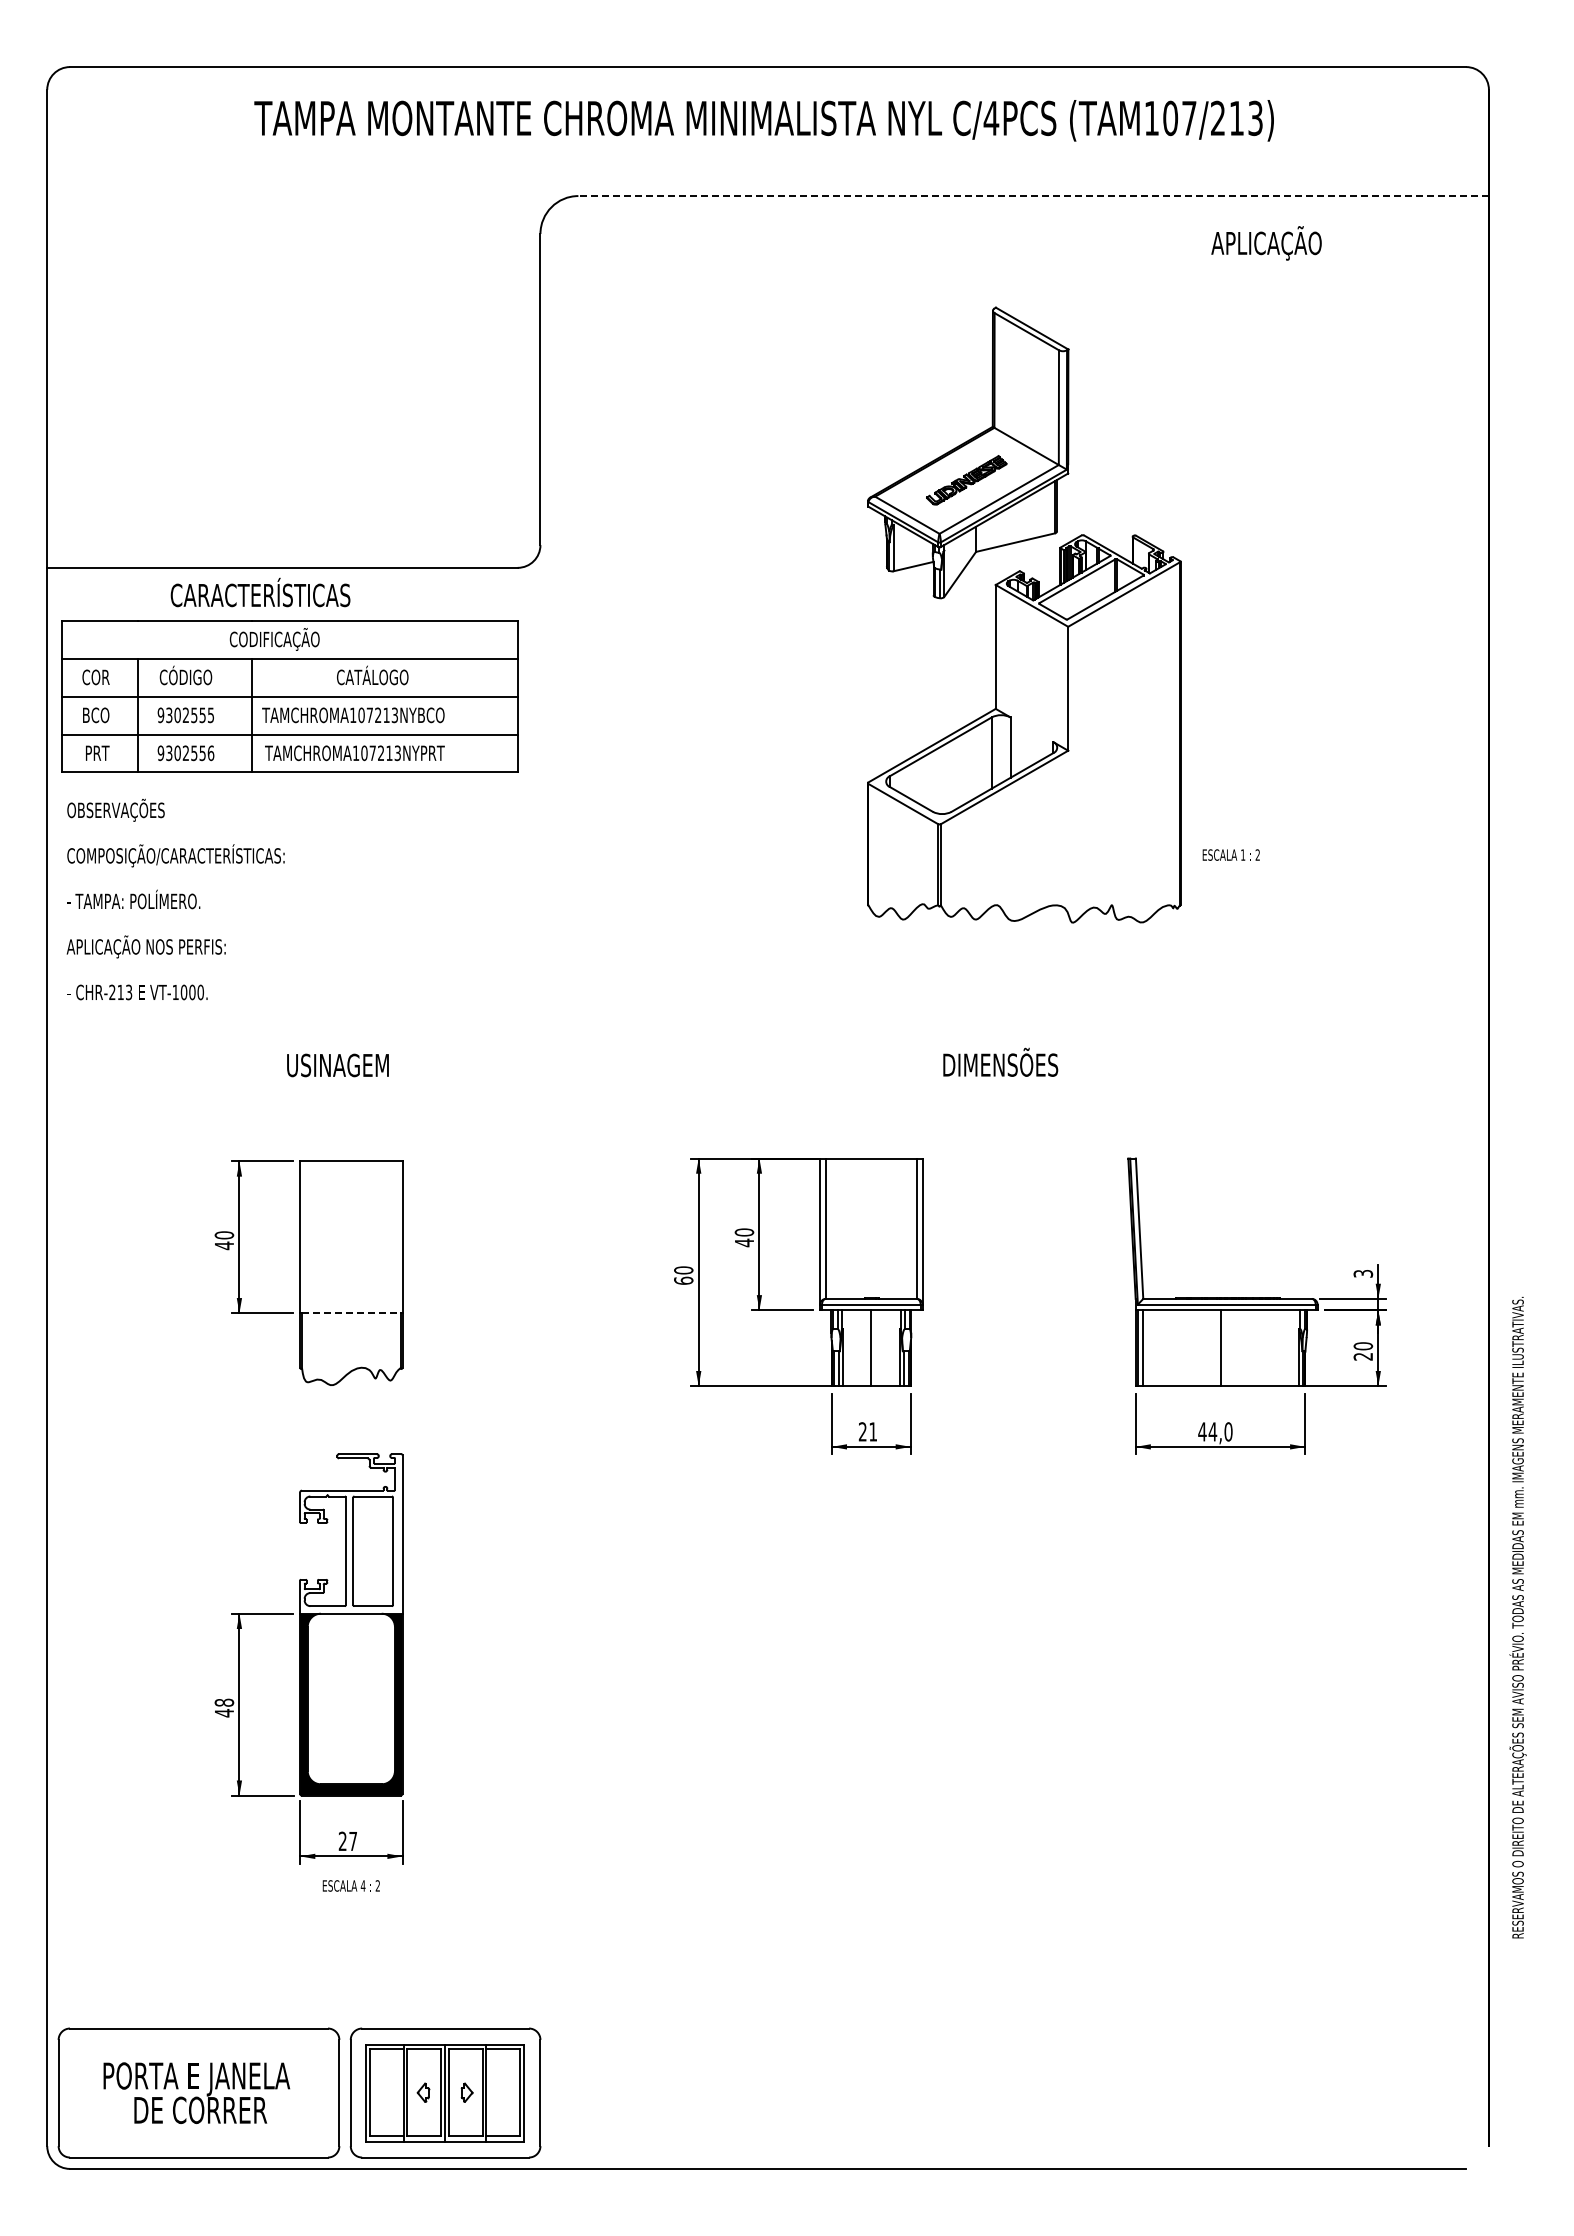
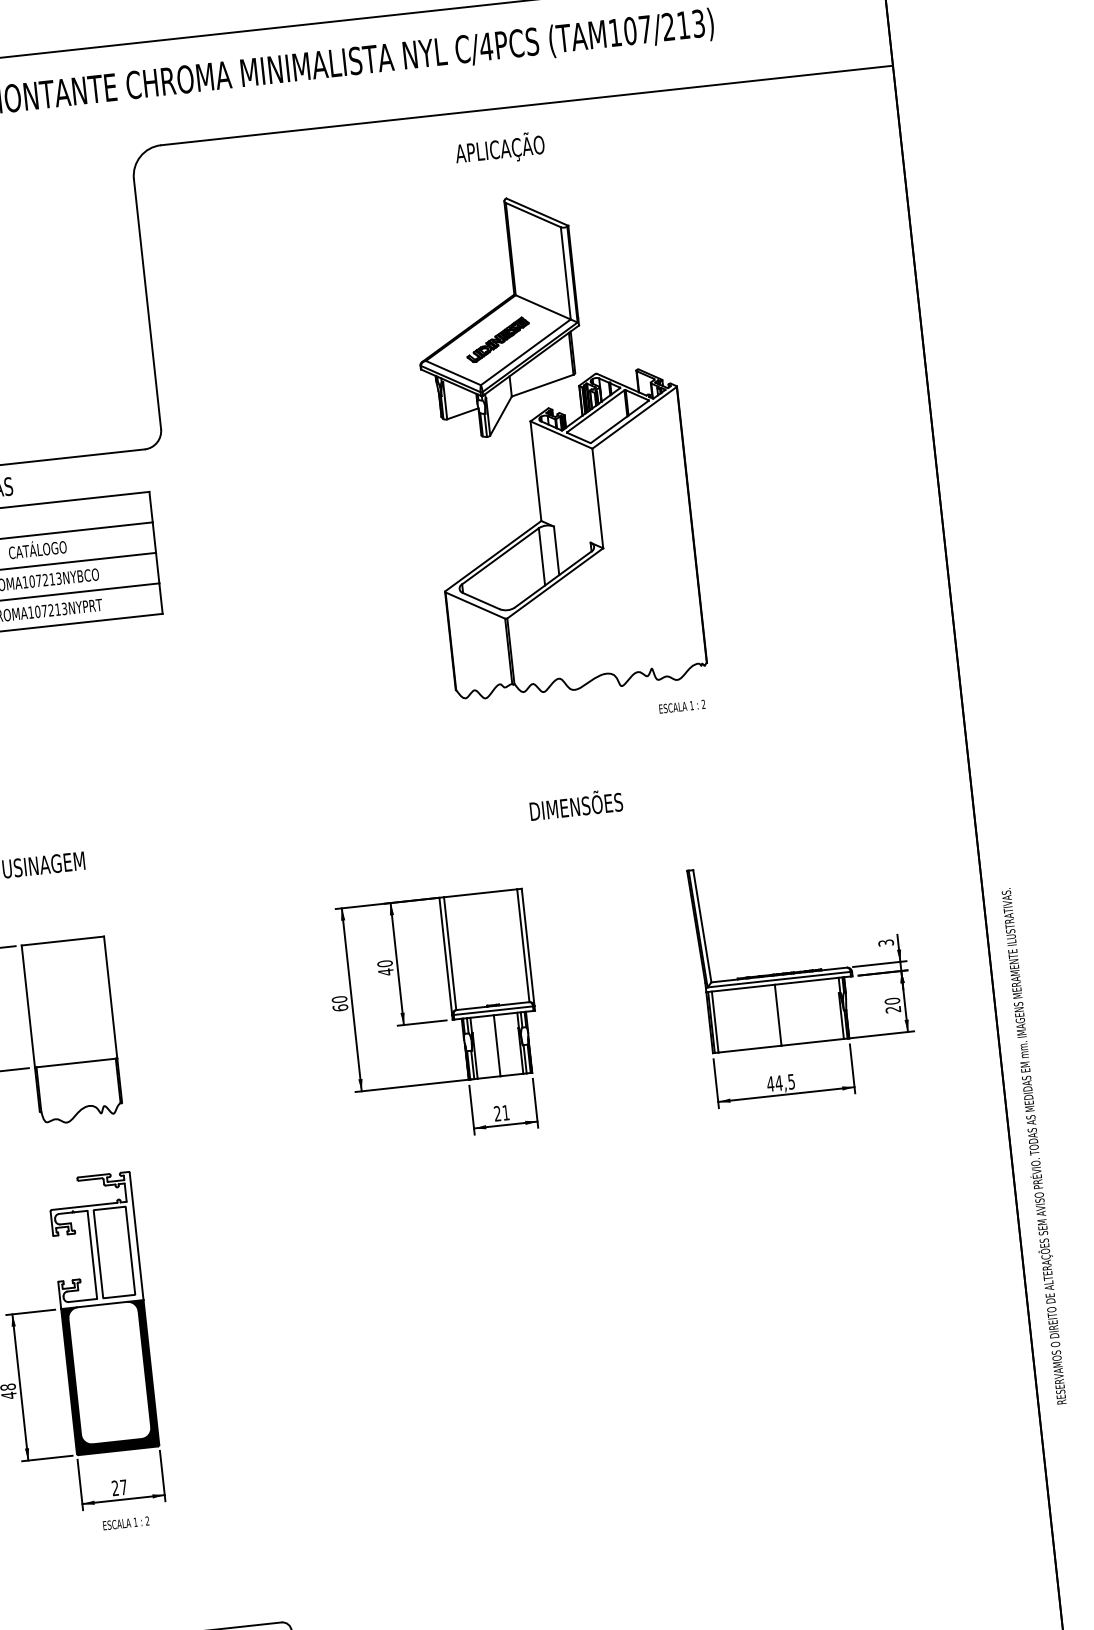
line: (1033, 196) -> (526, 105), dashed -> solid
text: (1266, 243) -> (499, 149), moved
text: (1230, 854) -> (681, 706), moved
line: (351, 1313) -> (76, 1063), dashed -> solid
text: (1228, 1431) -> (791, 1081), 44,0 -> 44,5
text: (1517, 1617) -> (1033, 1146), moved
text: (362, 1885) -> (135, 1522), 4 -> 1

